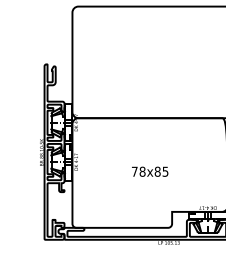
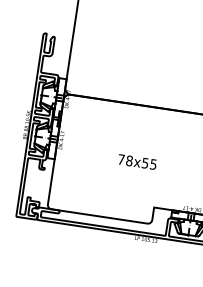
text: (157, 171) -> (145, 162), 78x85 -> 78x55

